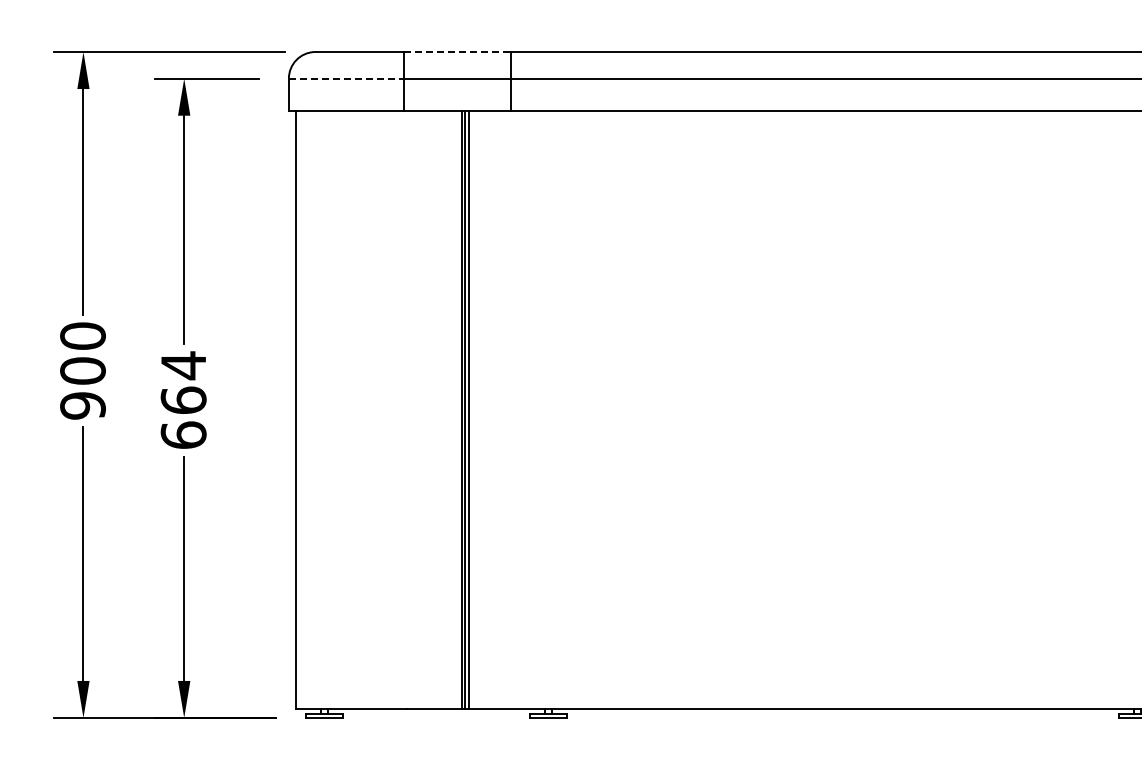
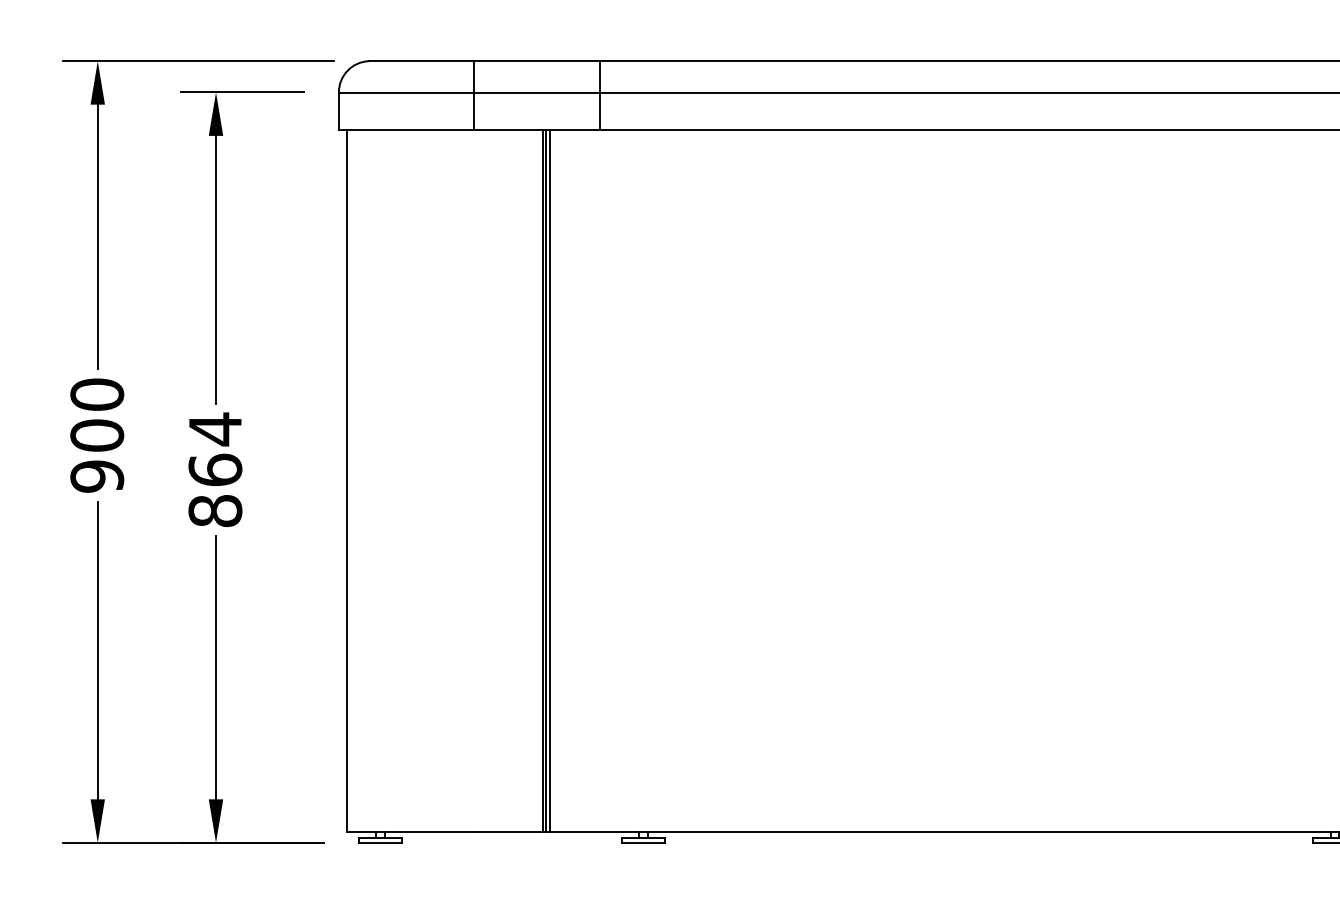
line: (457, 52) -> (536, 61), dashed -> solid
line: (346, 78) -> (406, 92), dashed -> solid
text: (183, 434) -> (215, 510), 664 -> 864

